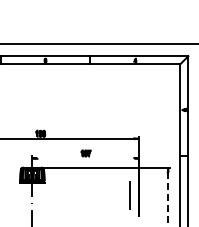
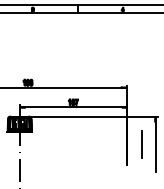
line: (85, 158) -> (72, 107), added
line: (129, 195) -> (140, 144), moved
line: (168, 197) -> (155, 146), dashed -> solid

